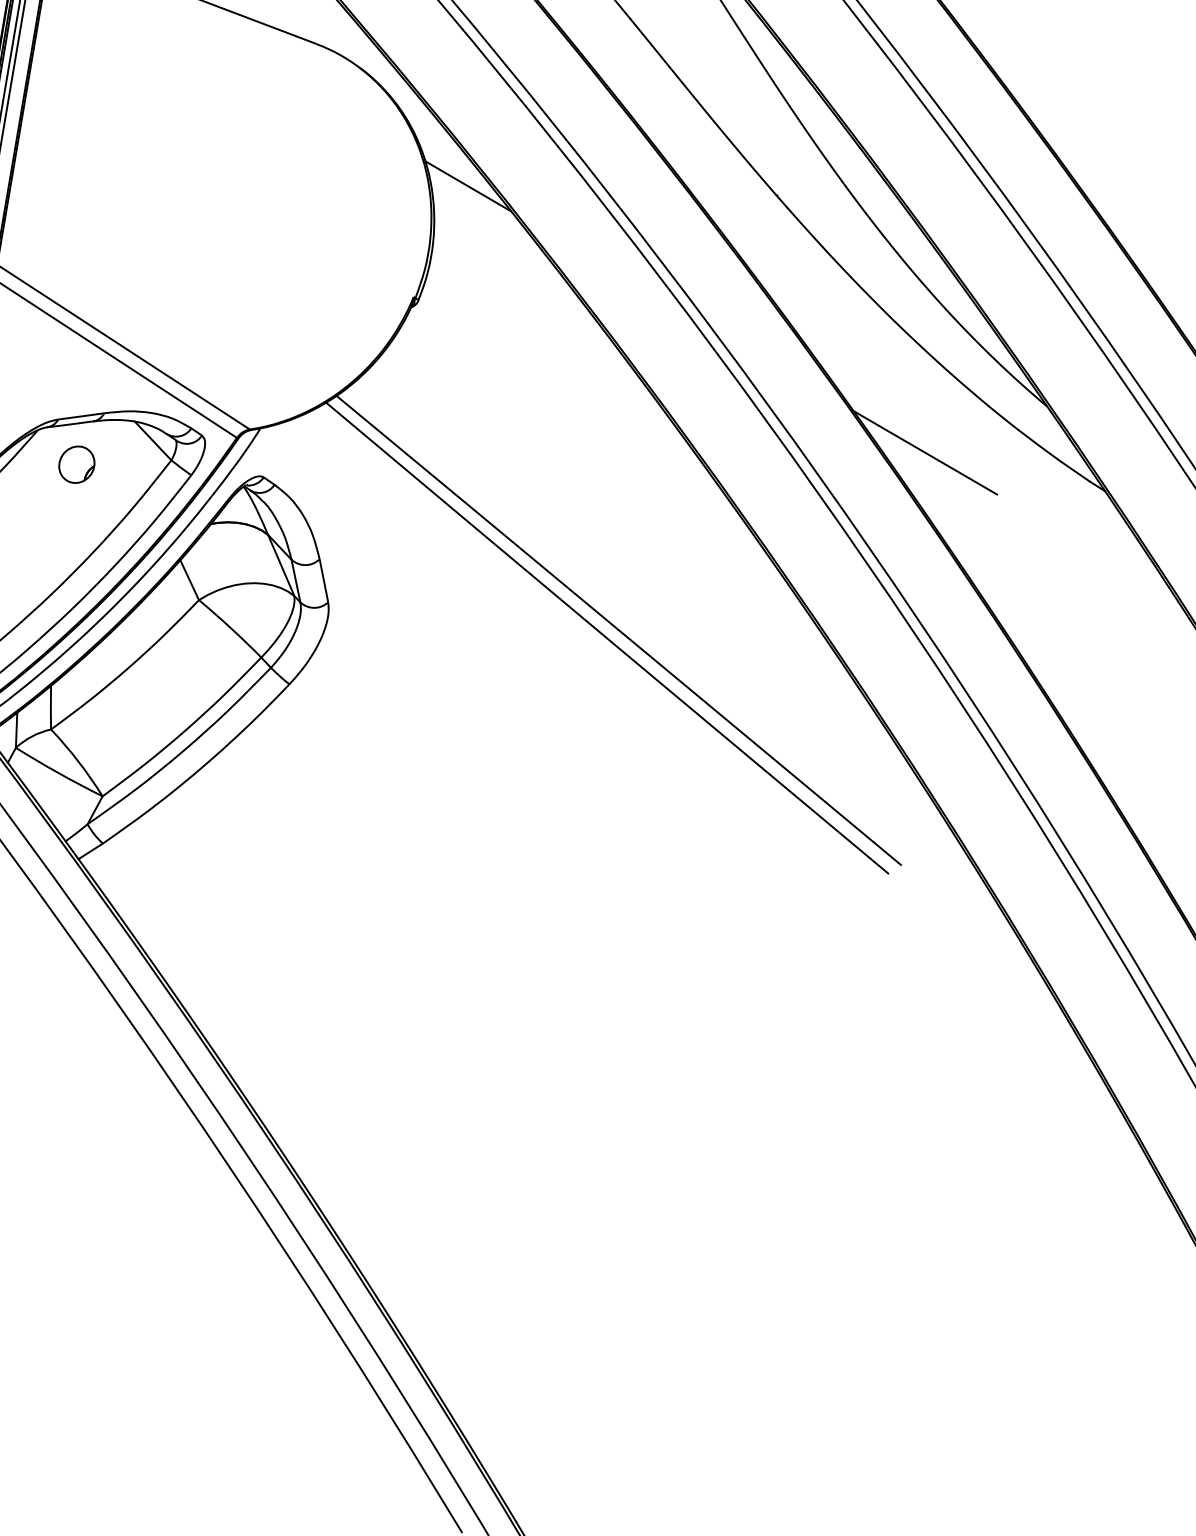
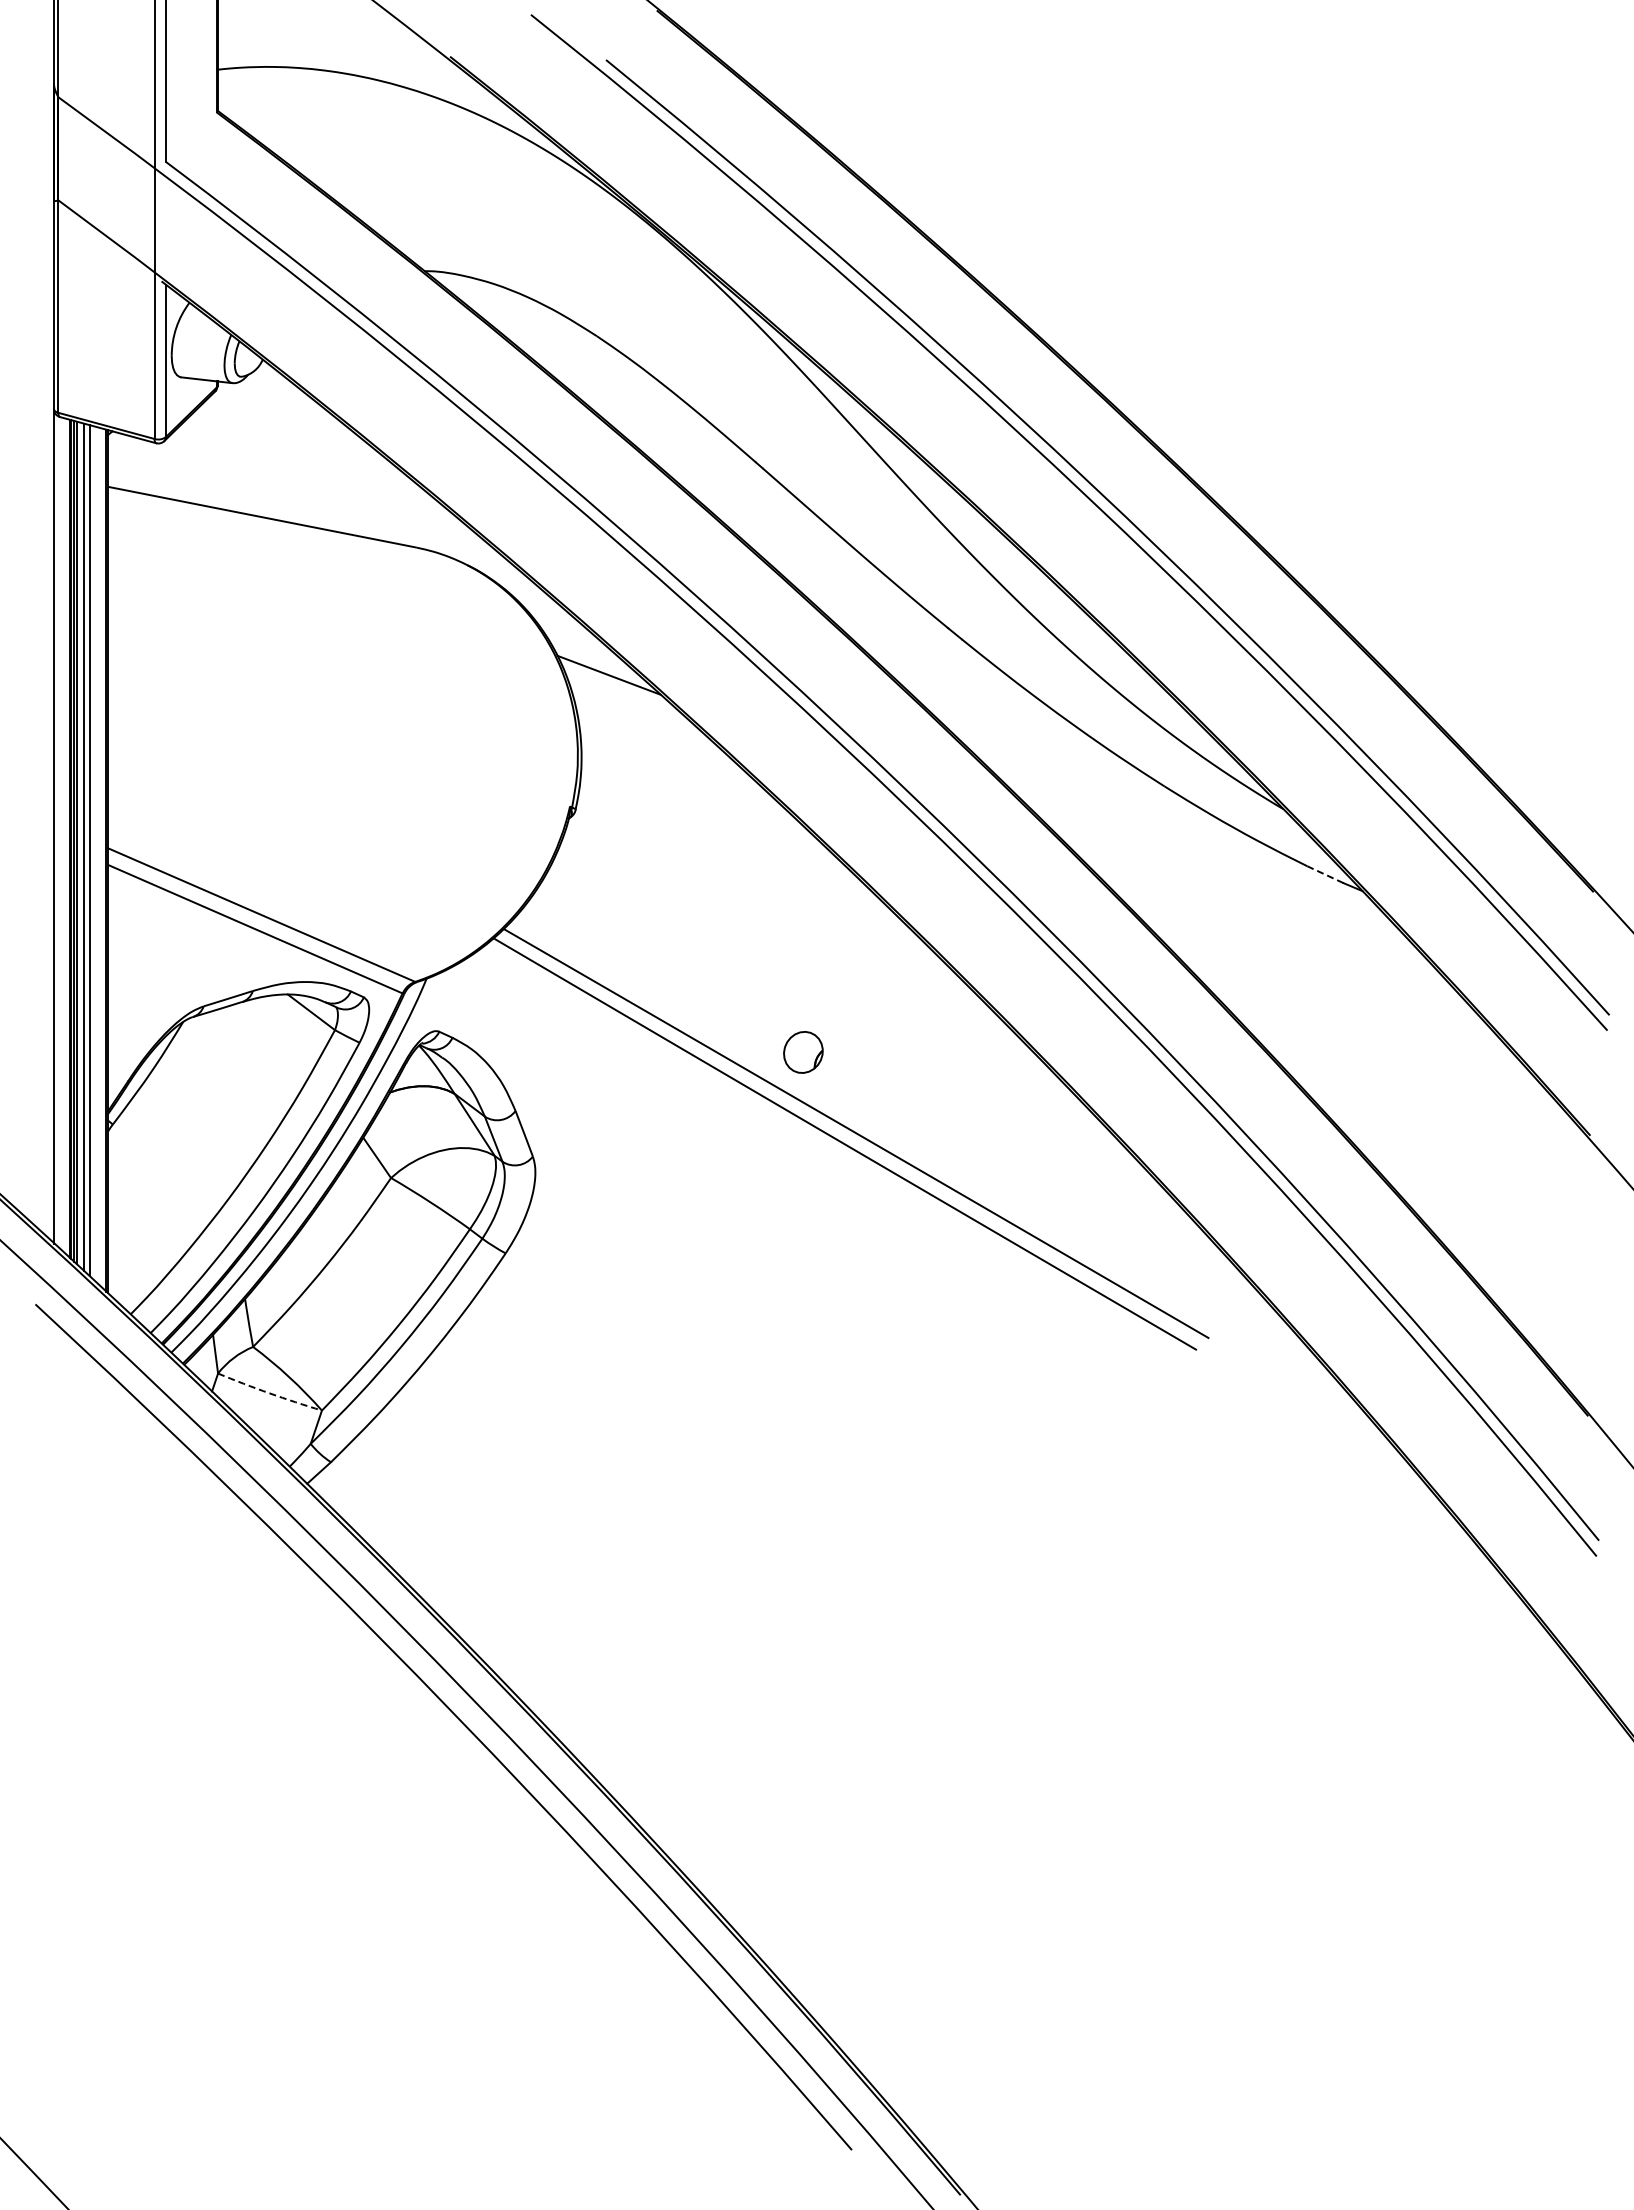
line: (925, 452) -> (1158, 881), removed
part: (76, 464) -> (803, 1052), moved
line: (1074, 470) -> (1325, 874), solid -> dashed
arc: (58, 773) -> (269, 1393), solid -> dashed

